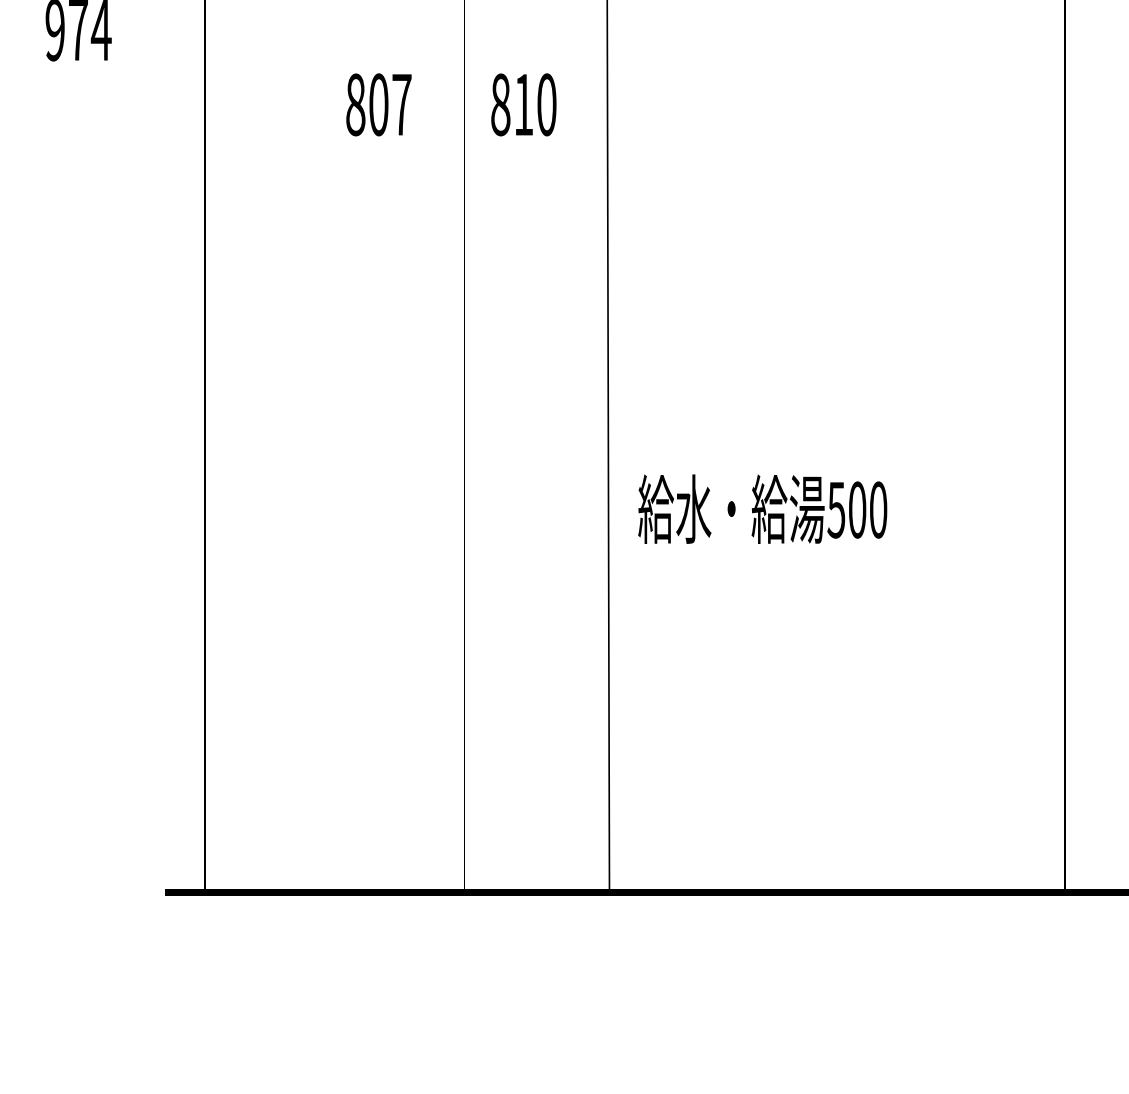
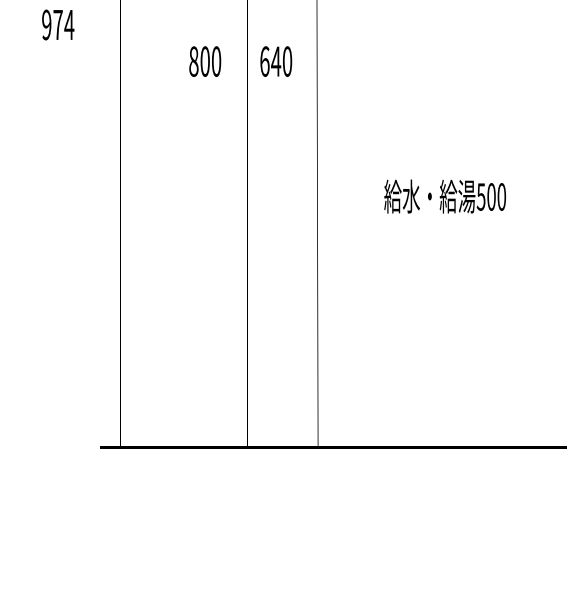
text: (401, 104) -> (216, 61), 807 -> 800
text: (512, 104) -> (270, 61), 810 -> 640
text: (761, 509) -> (444, 196), moved

